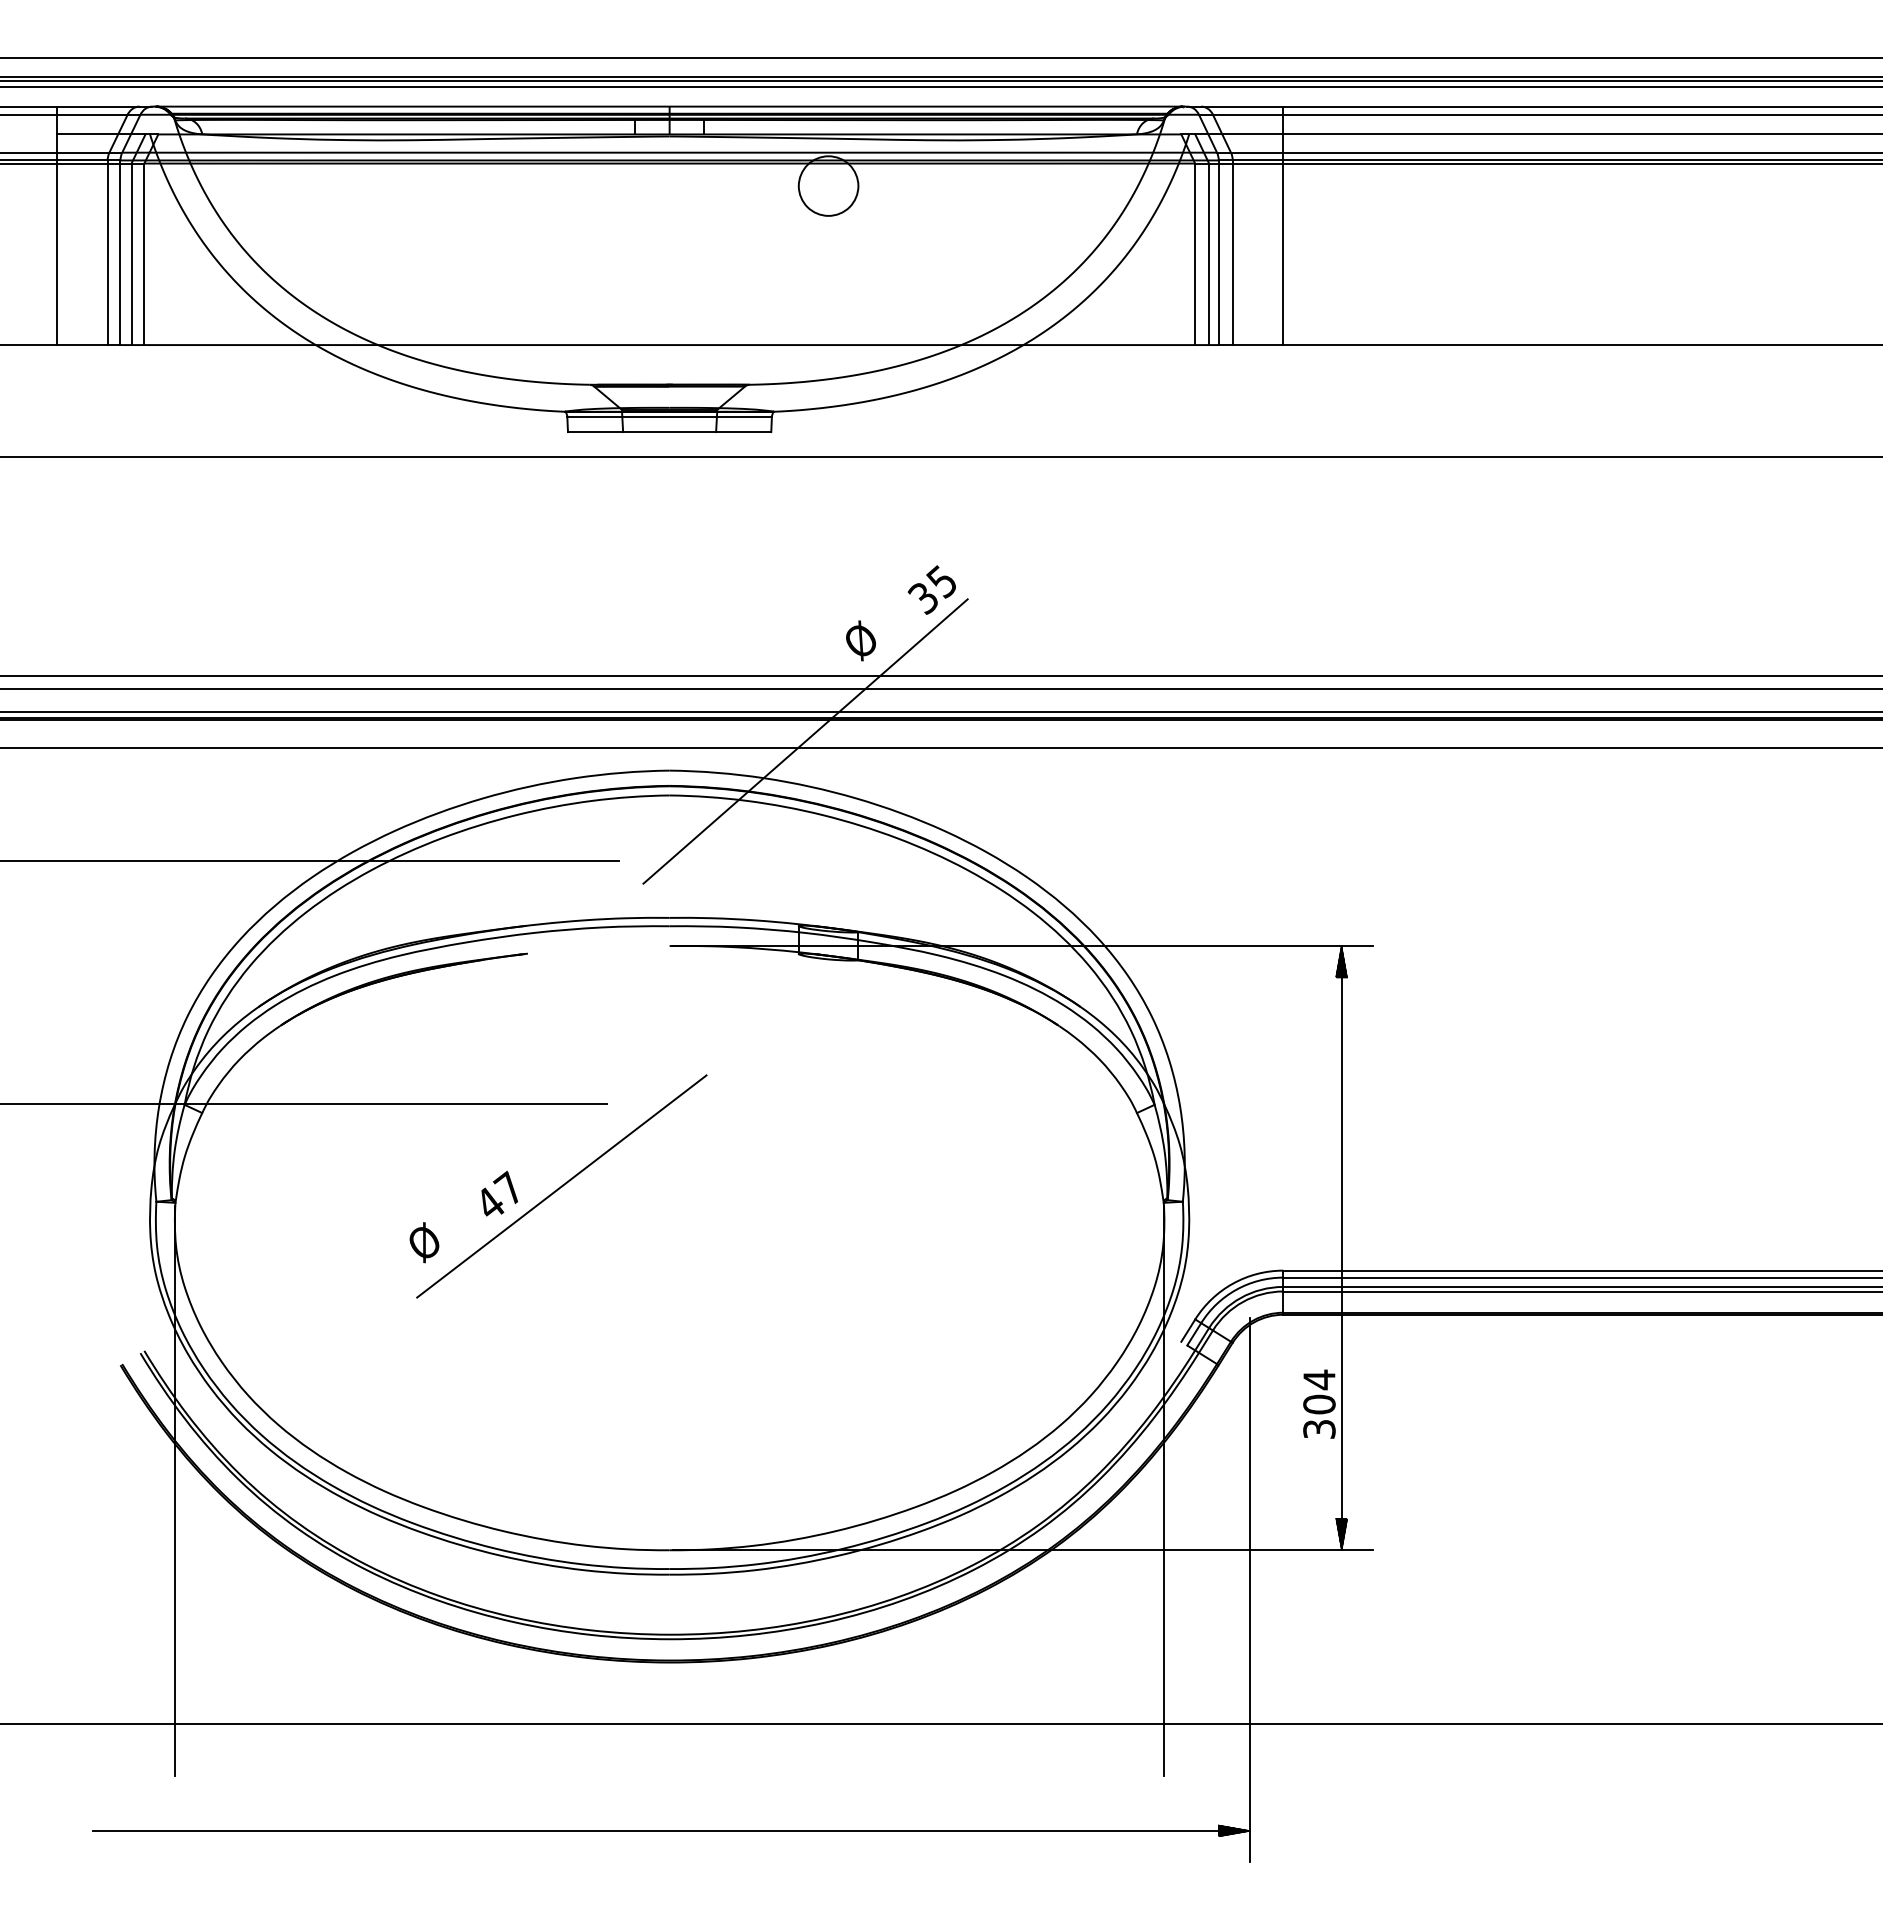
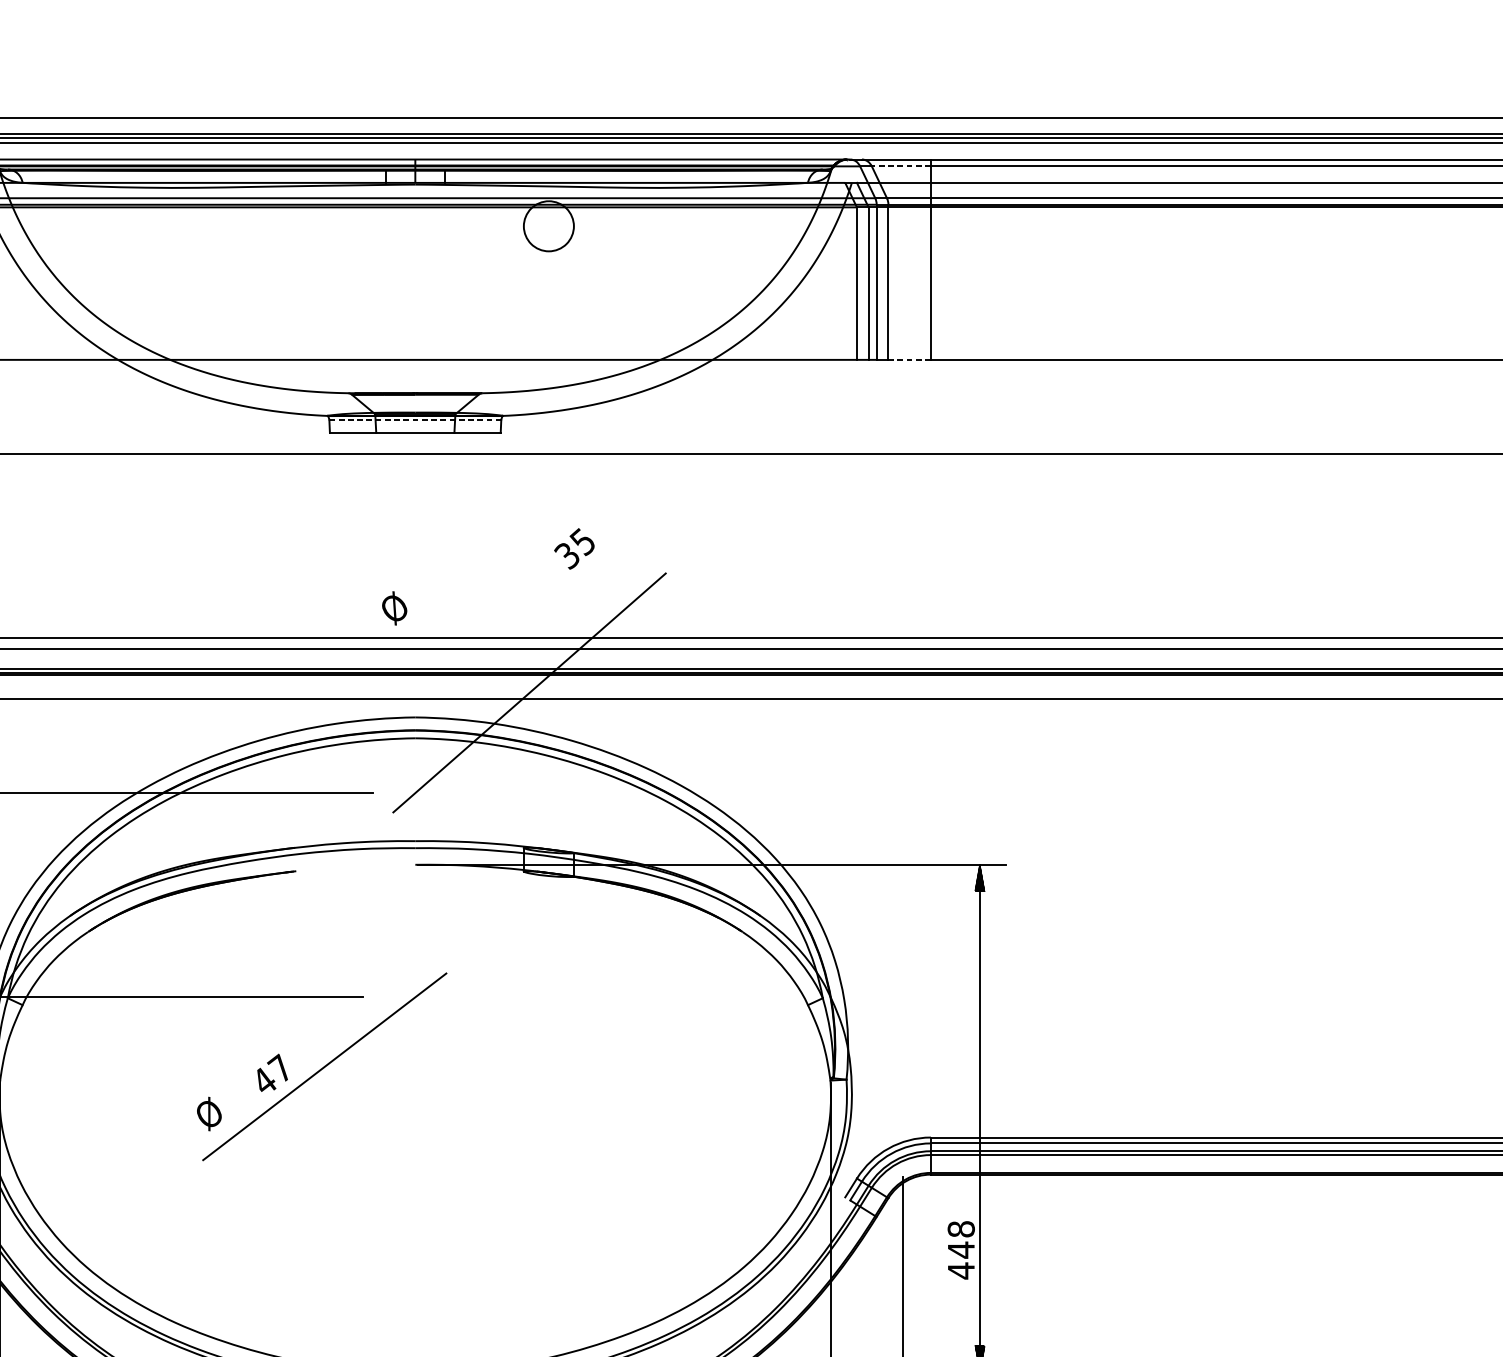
line: (1247, 114) -> (900, 166), solid -> dashed
line: (1257, 345) -> (909, 360), solid -> dashed
line: (670, 417) -> (416, 420), solid -> dashed
text: (931, 589) -> (574, 548), moved
text: (860, 640) -> (394, 608), moved
text: (1319, 1404) -> (961, 1250), 304 -> 448

